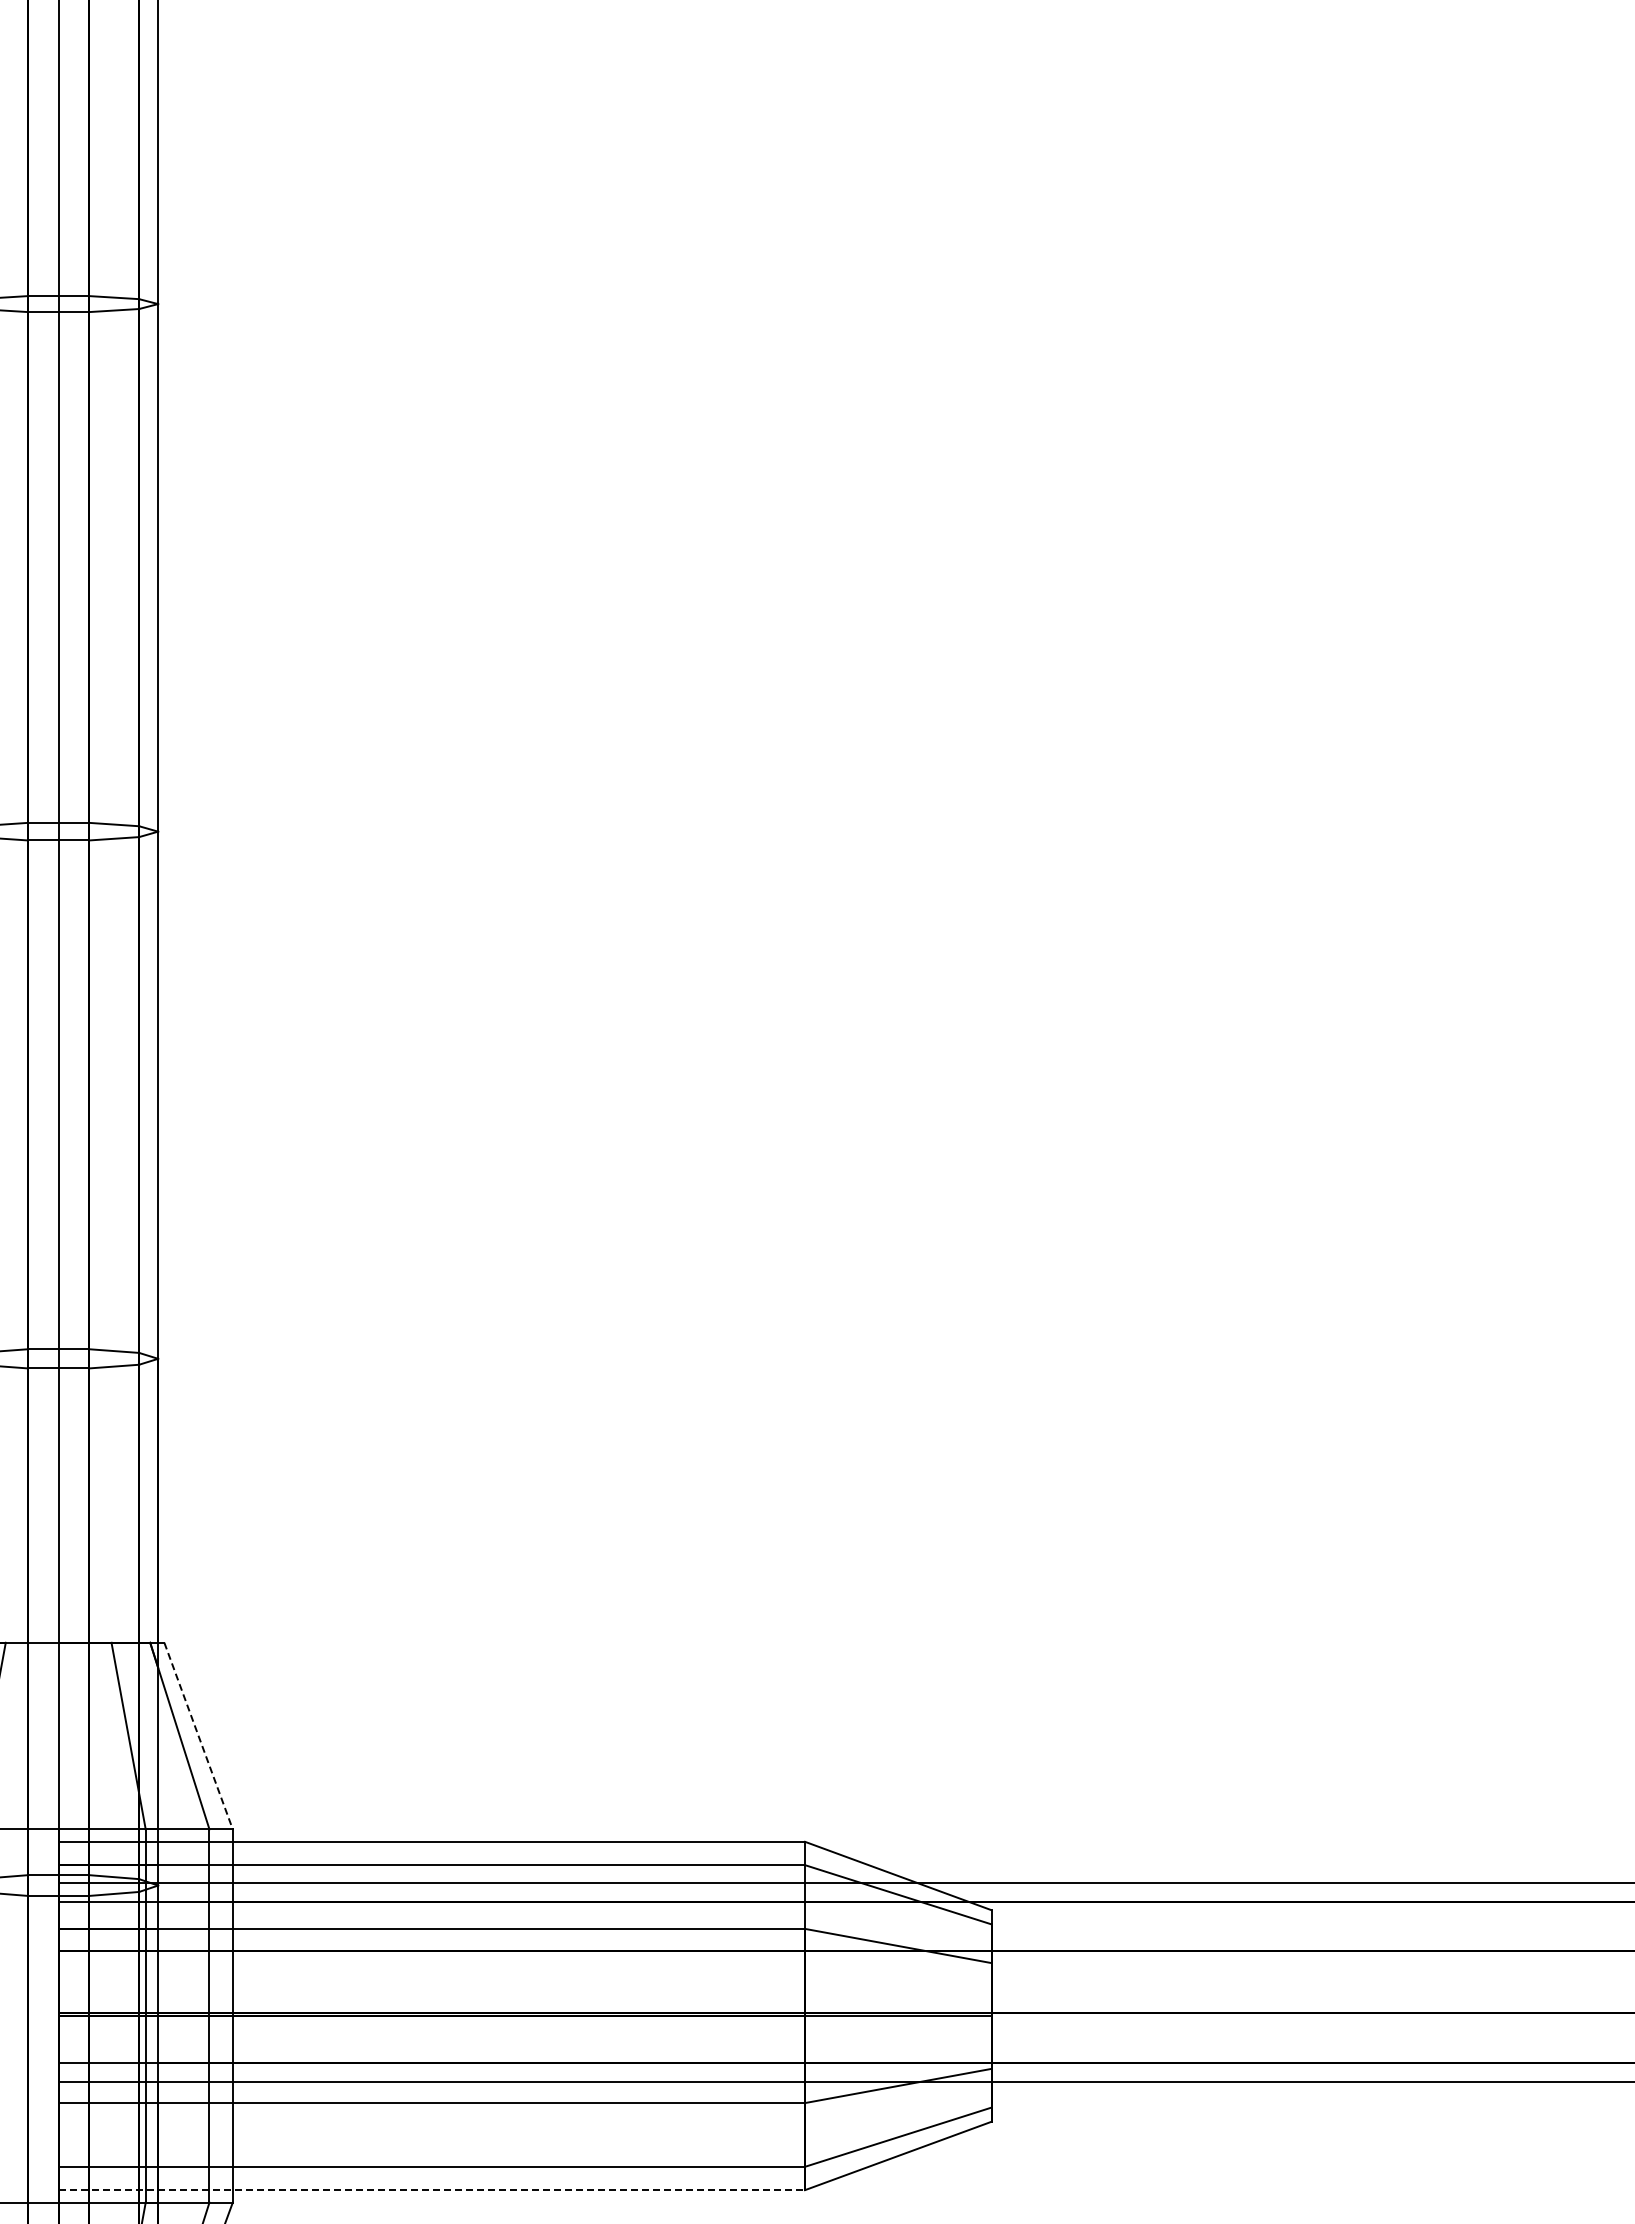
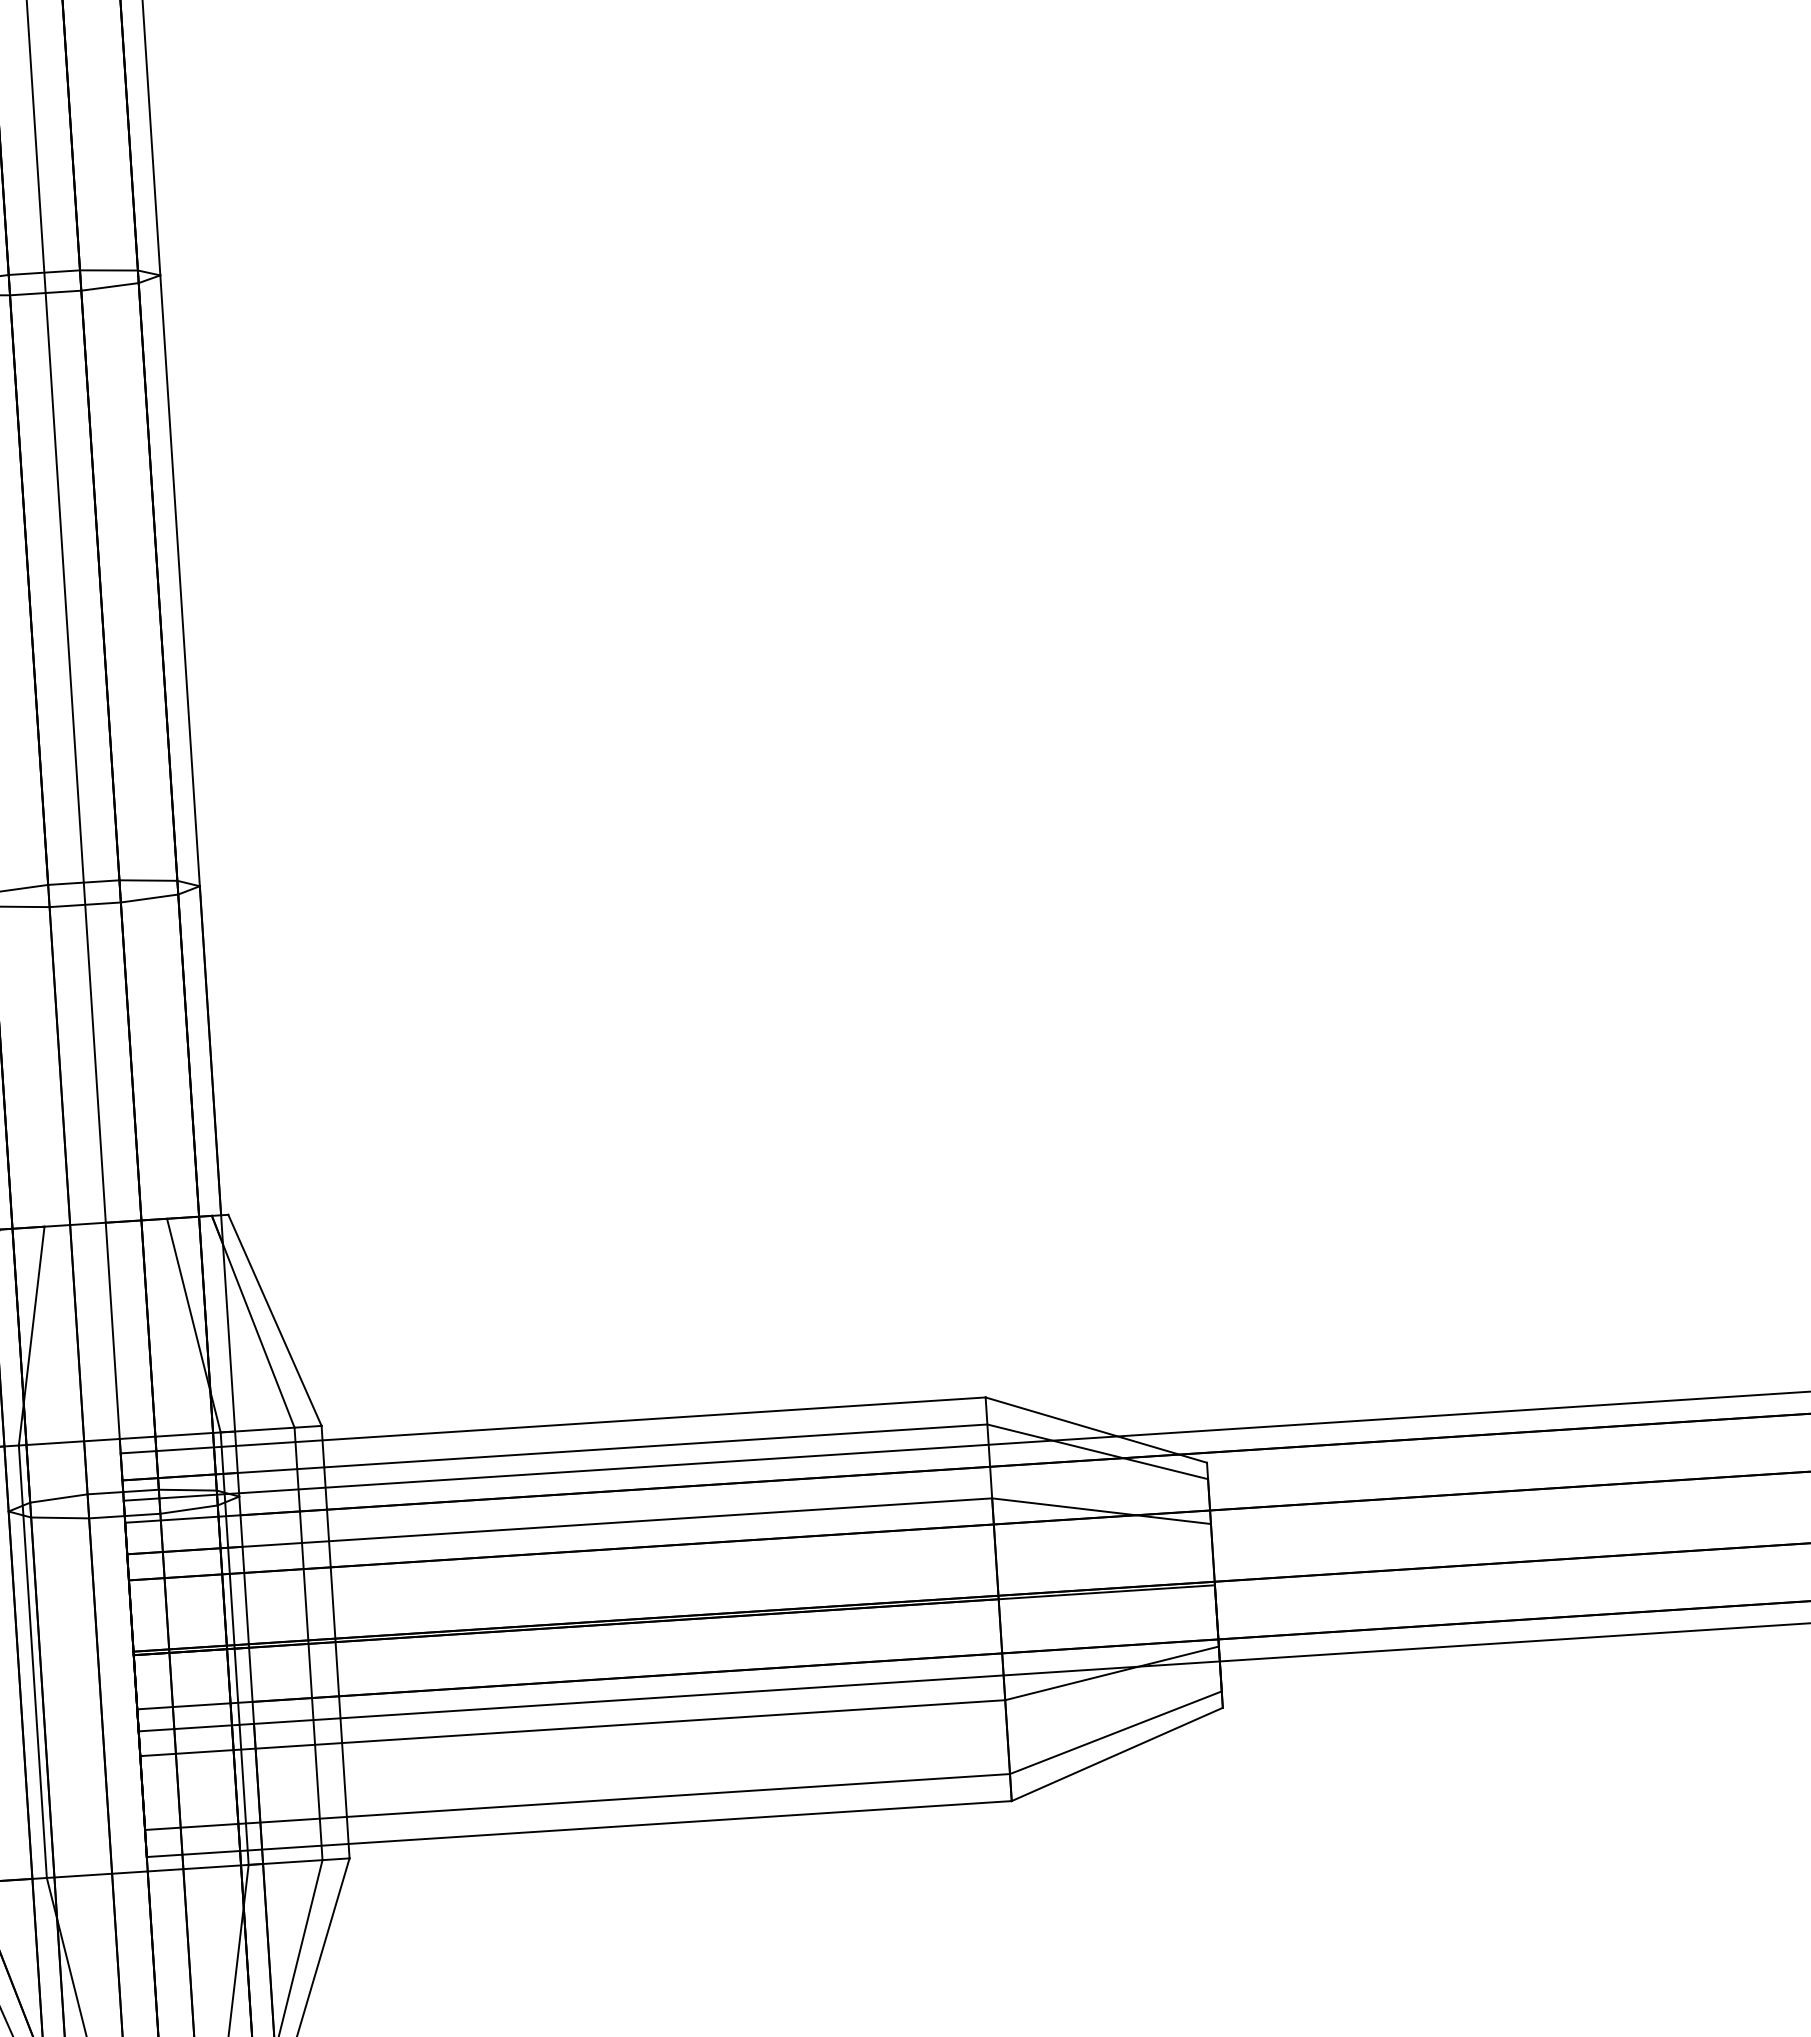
line: (198, 1736) -> (274, 1320), dashed -> solid
line: (432, 2190) -> (580, 1829), dashed -> solid

